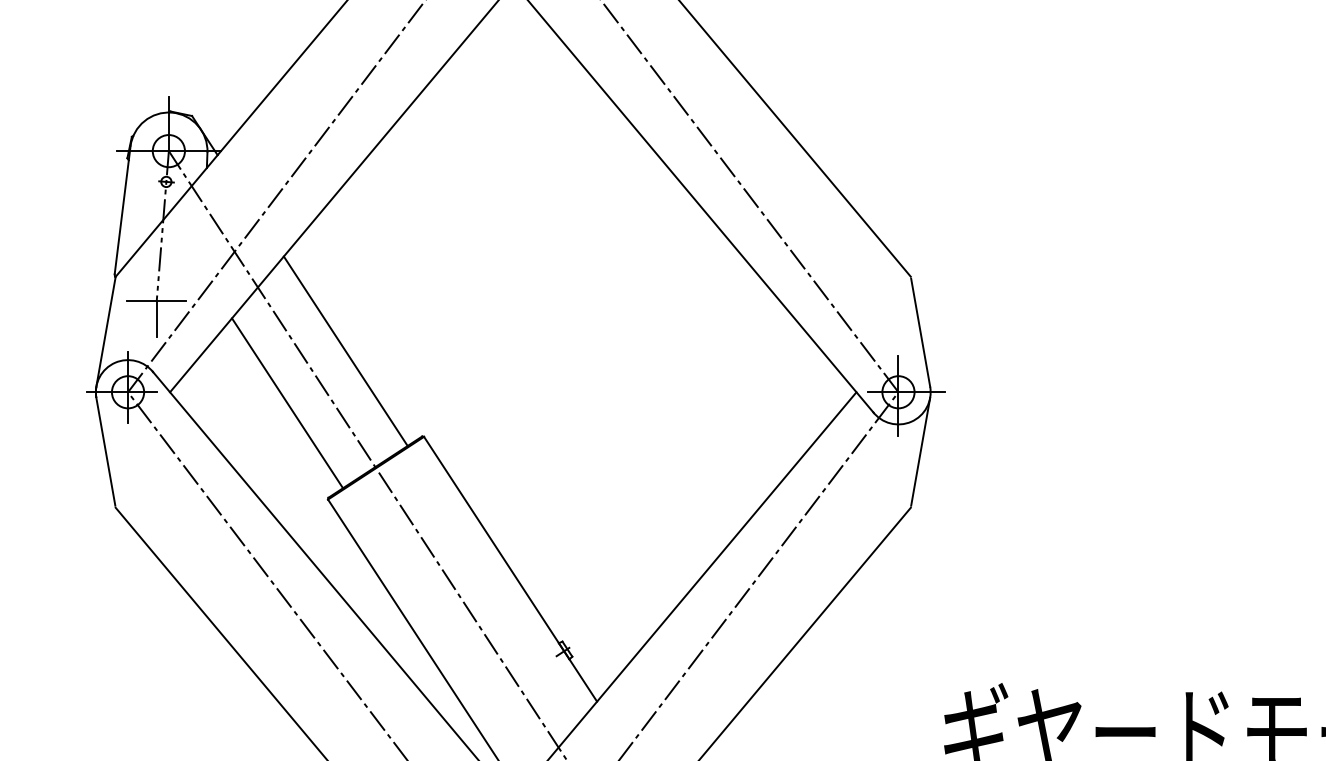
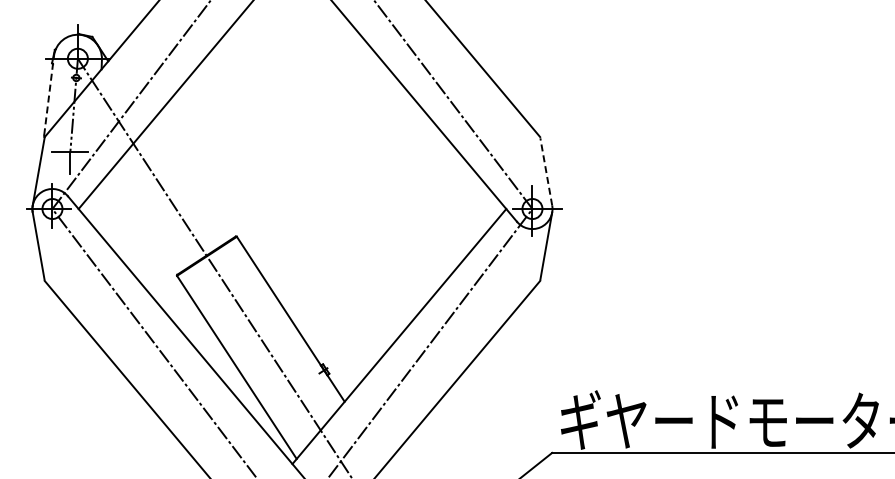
line: (123, 210) -> (49, 95), solid -> dashed
line: (921, 332) -> (546, 171), solid -> dashed
line: (344, 351) -> (187, 183), removed
line: (286, 402) -> (151, 215), removed

